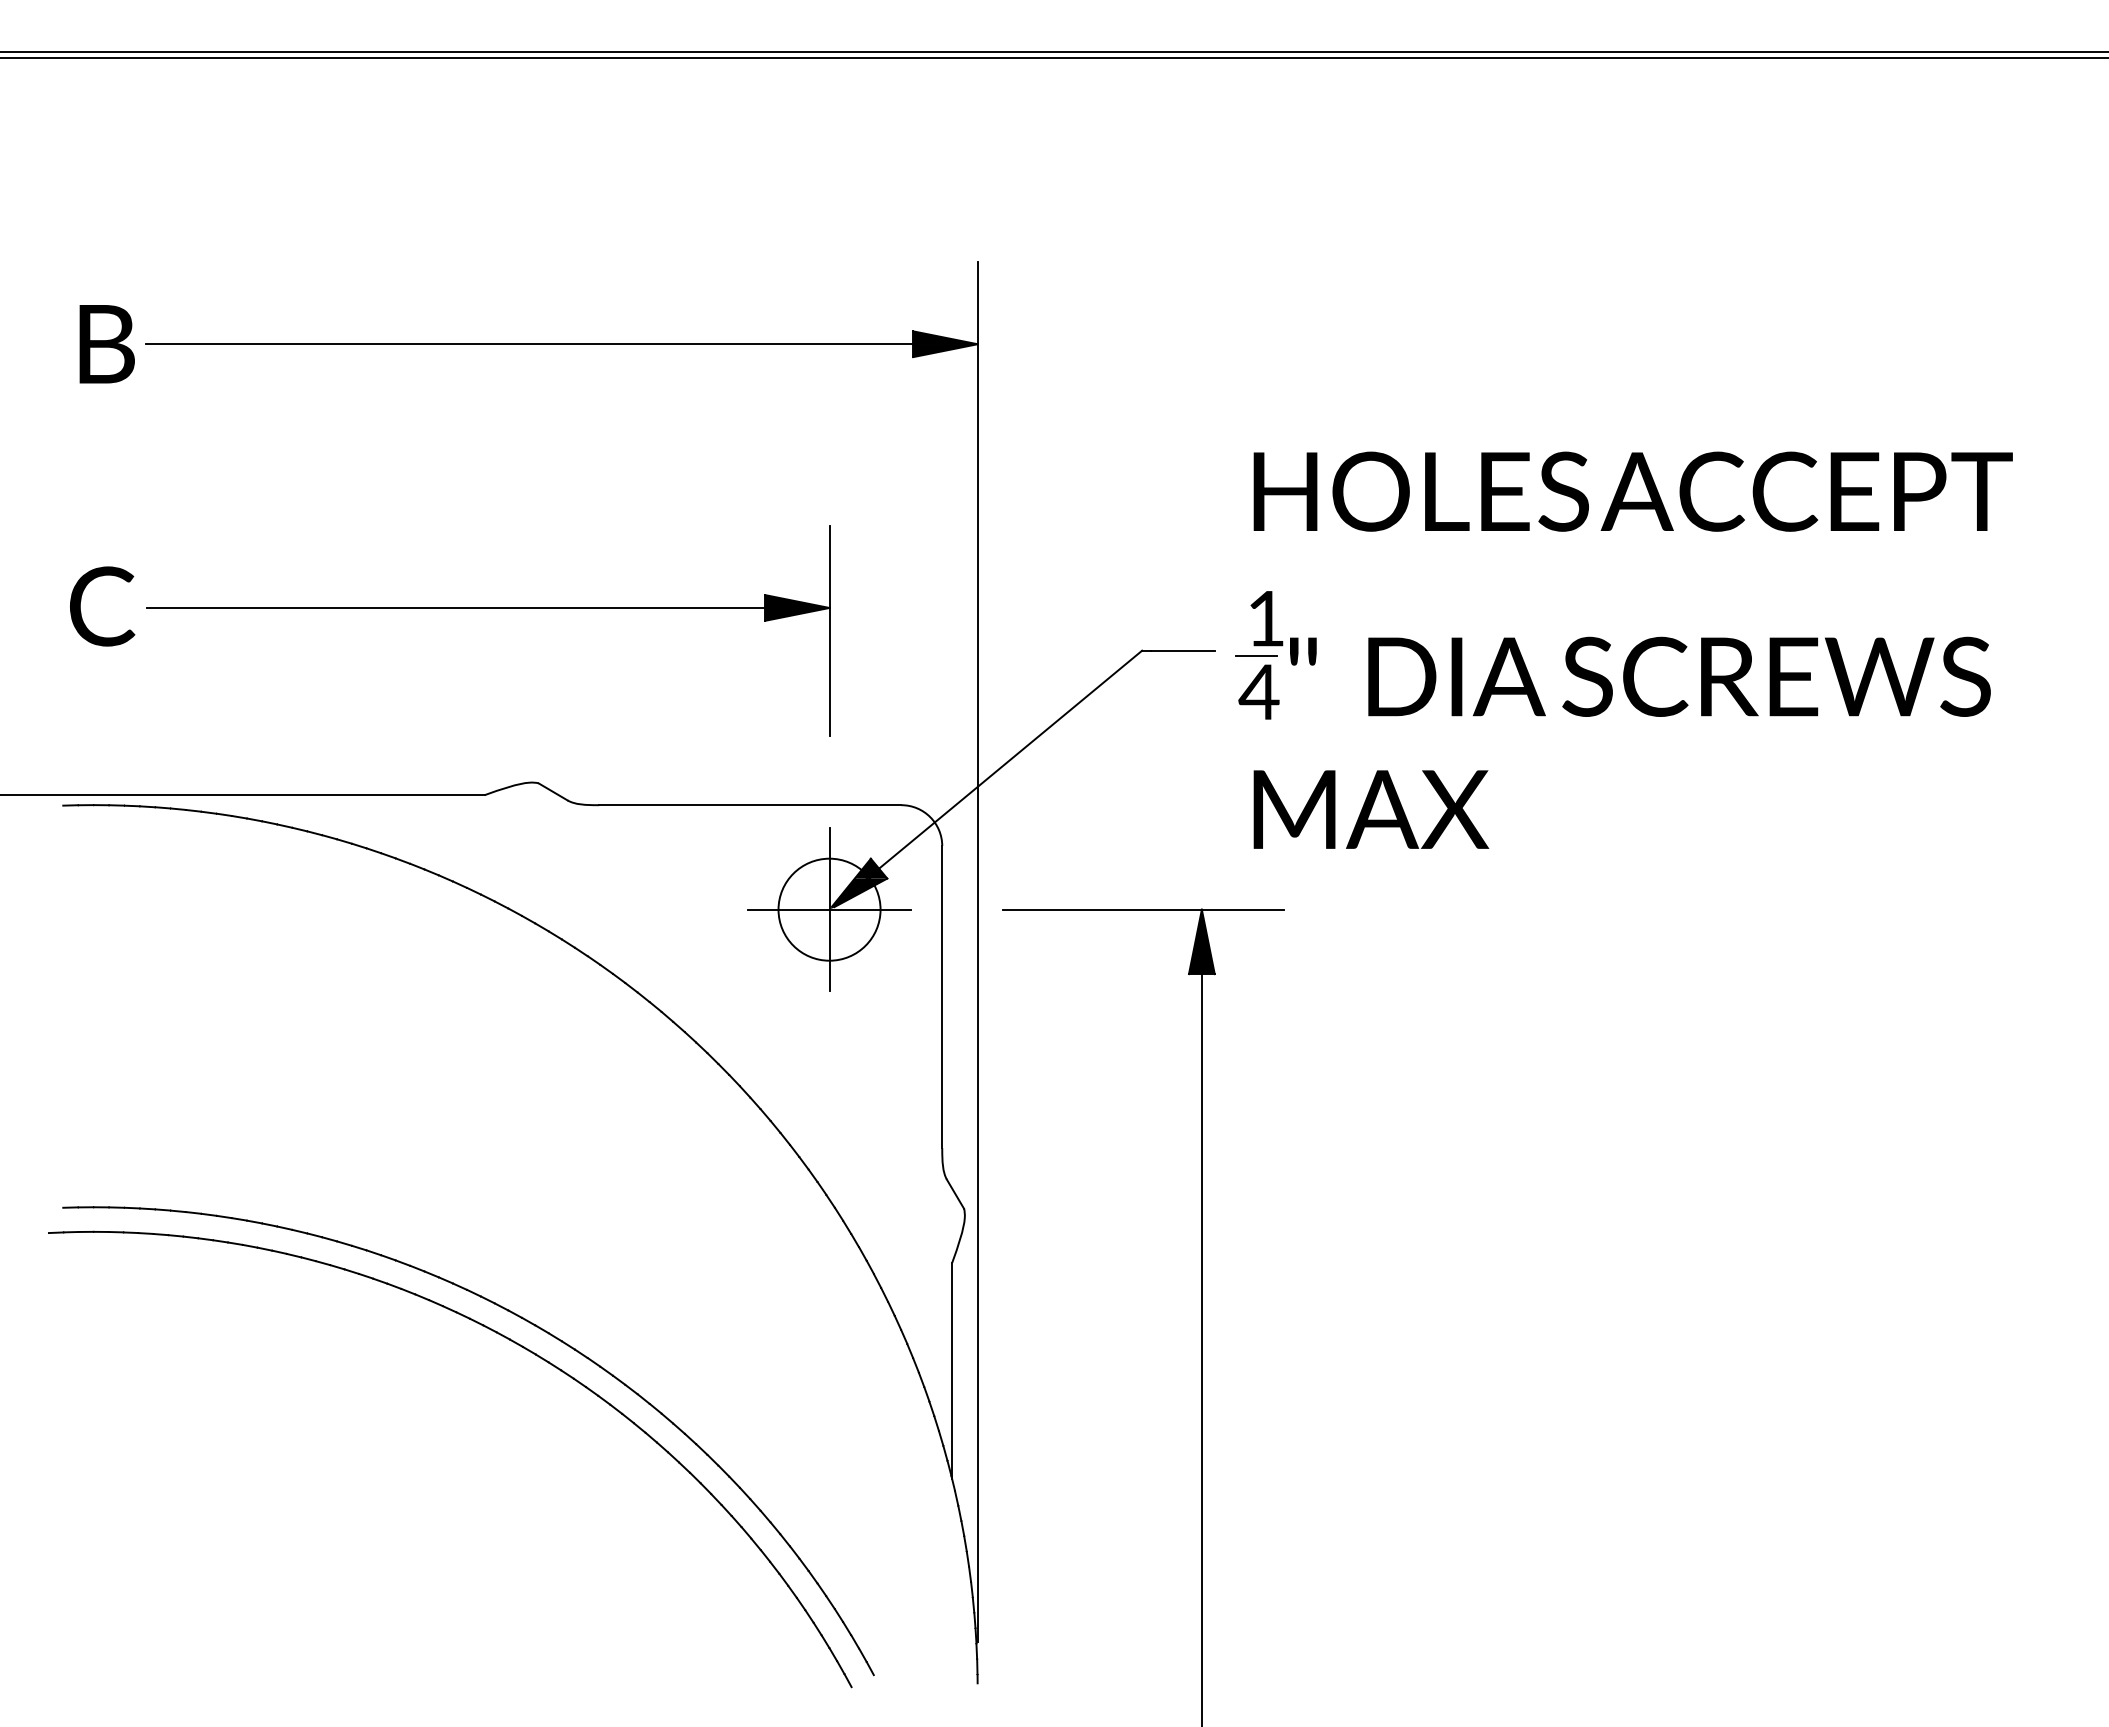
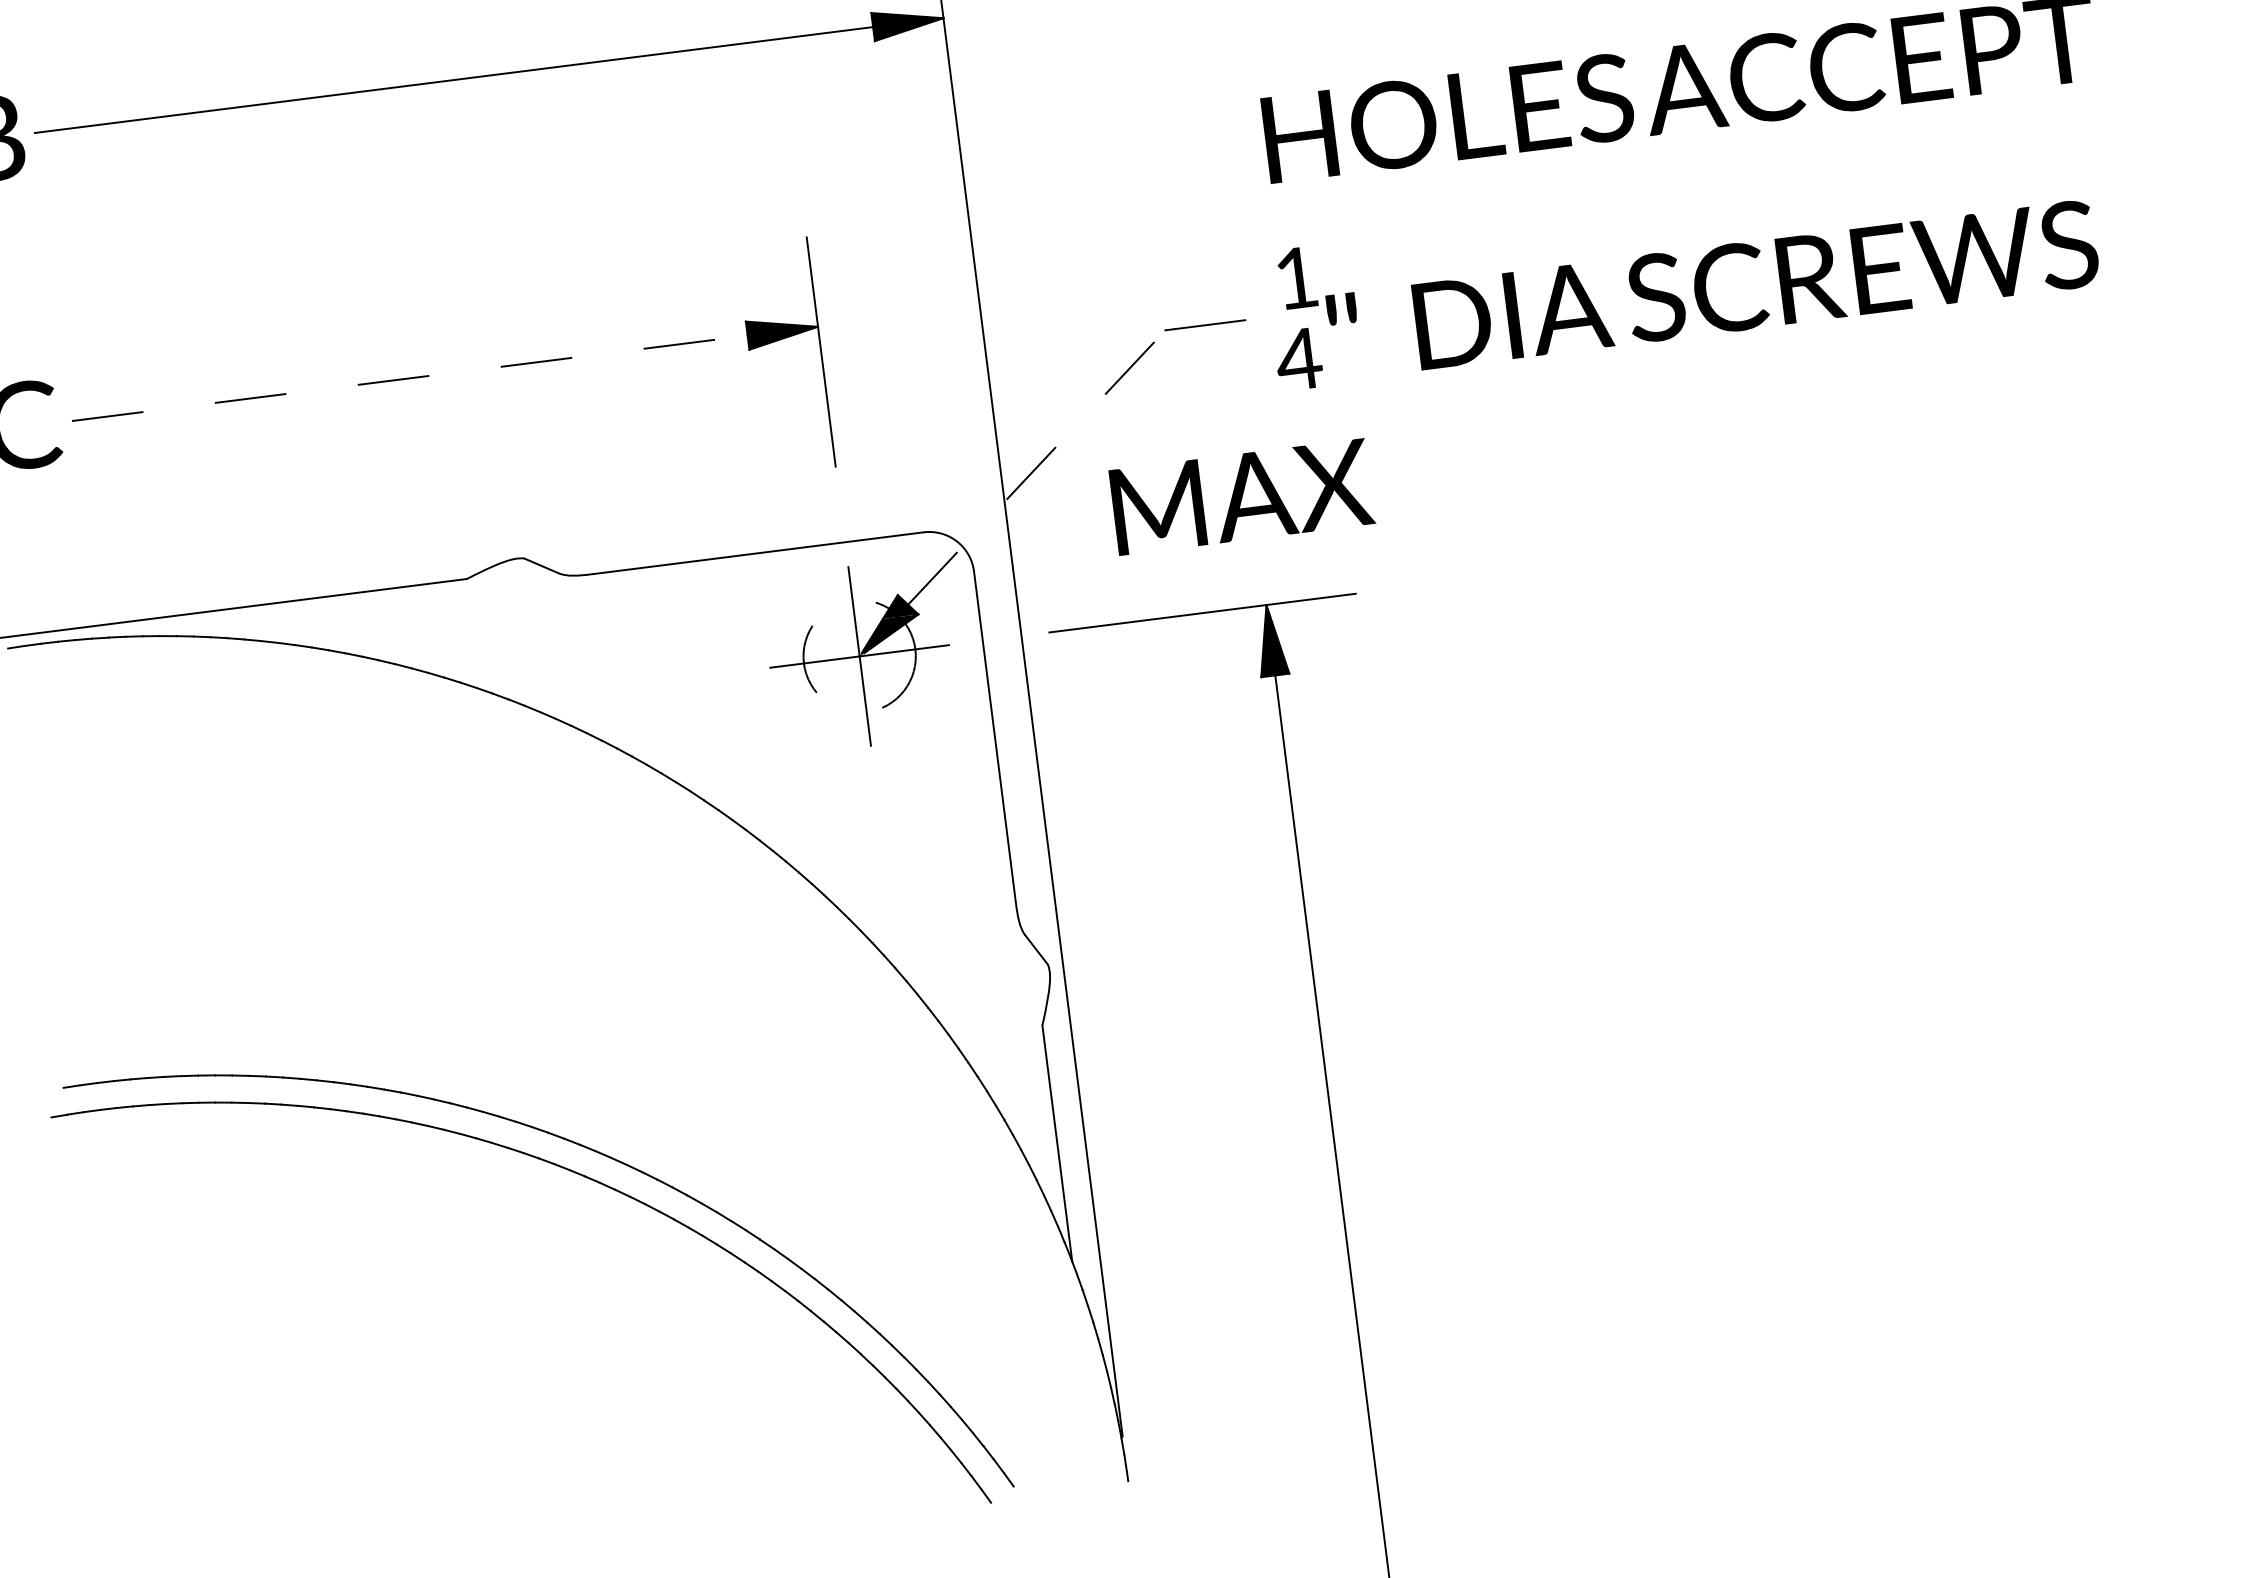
line: (456, 607) -> (410, 377), solid -> dashed
line: (1256, 655) -> (1291, 319), removed
line: (1010, 759) -> (1036, 467), solid -> dashed
text: (1371, 809) -> (1242, 496), moved
circle: (829, 909) -> (859, 656), solid -> dashed

